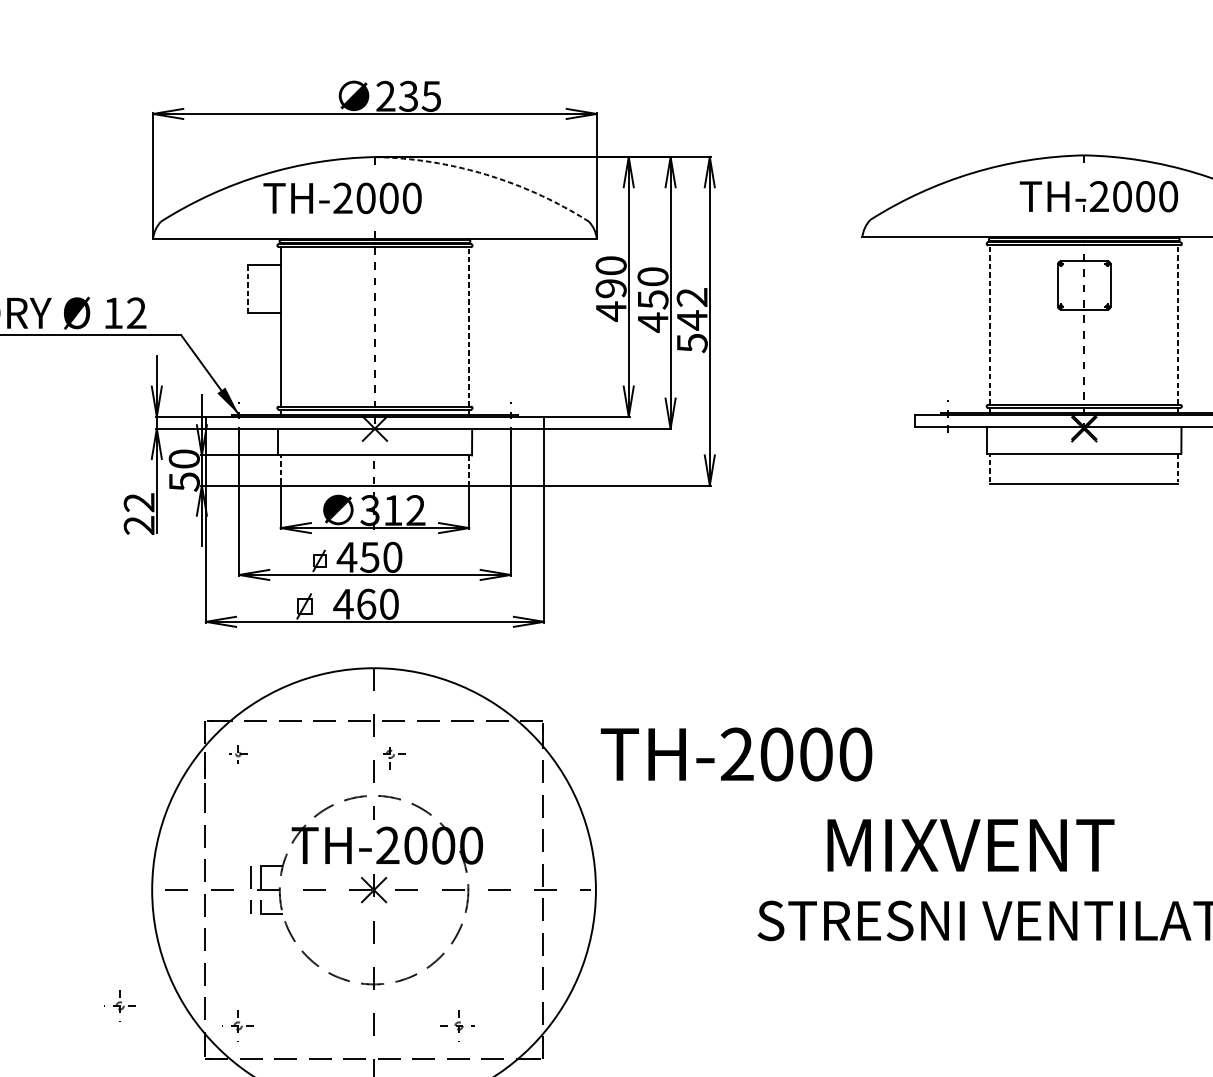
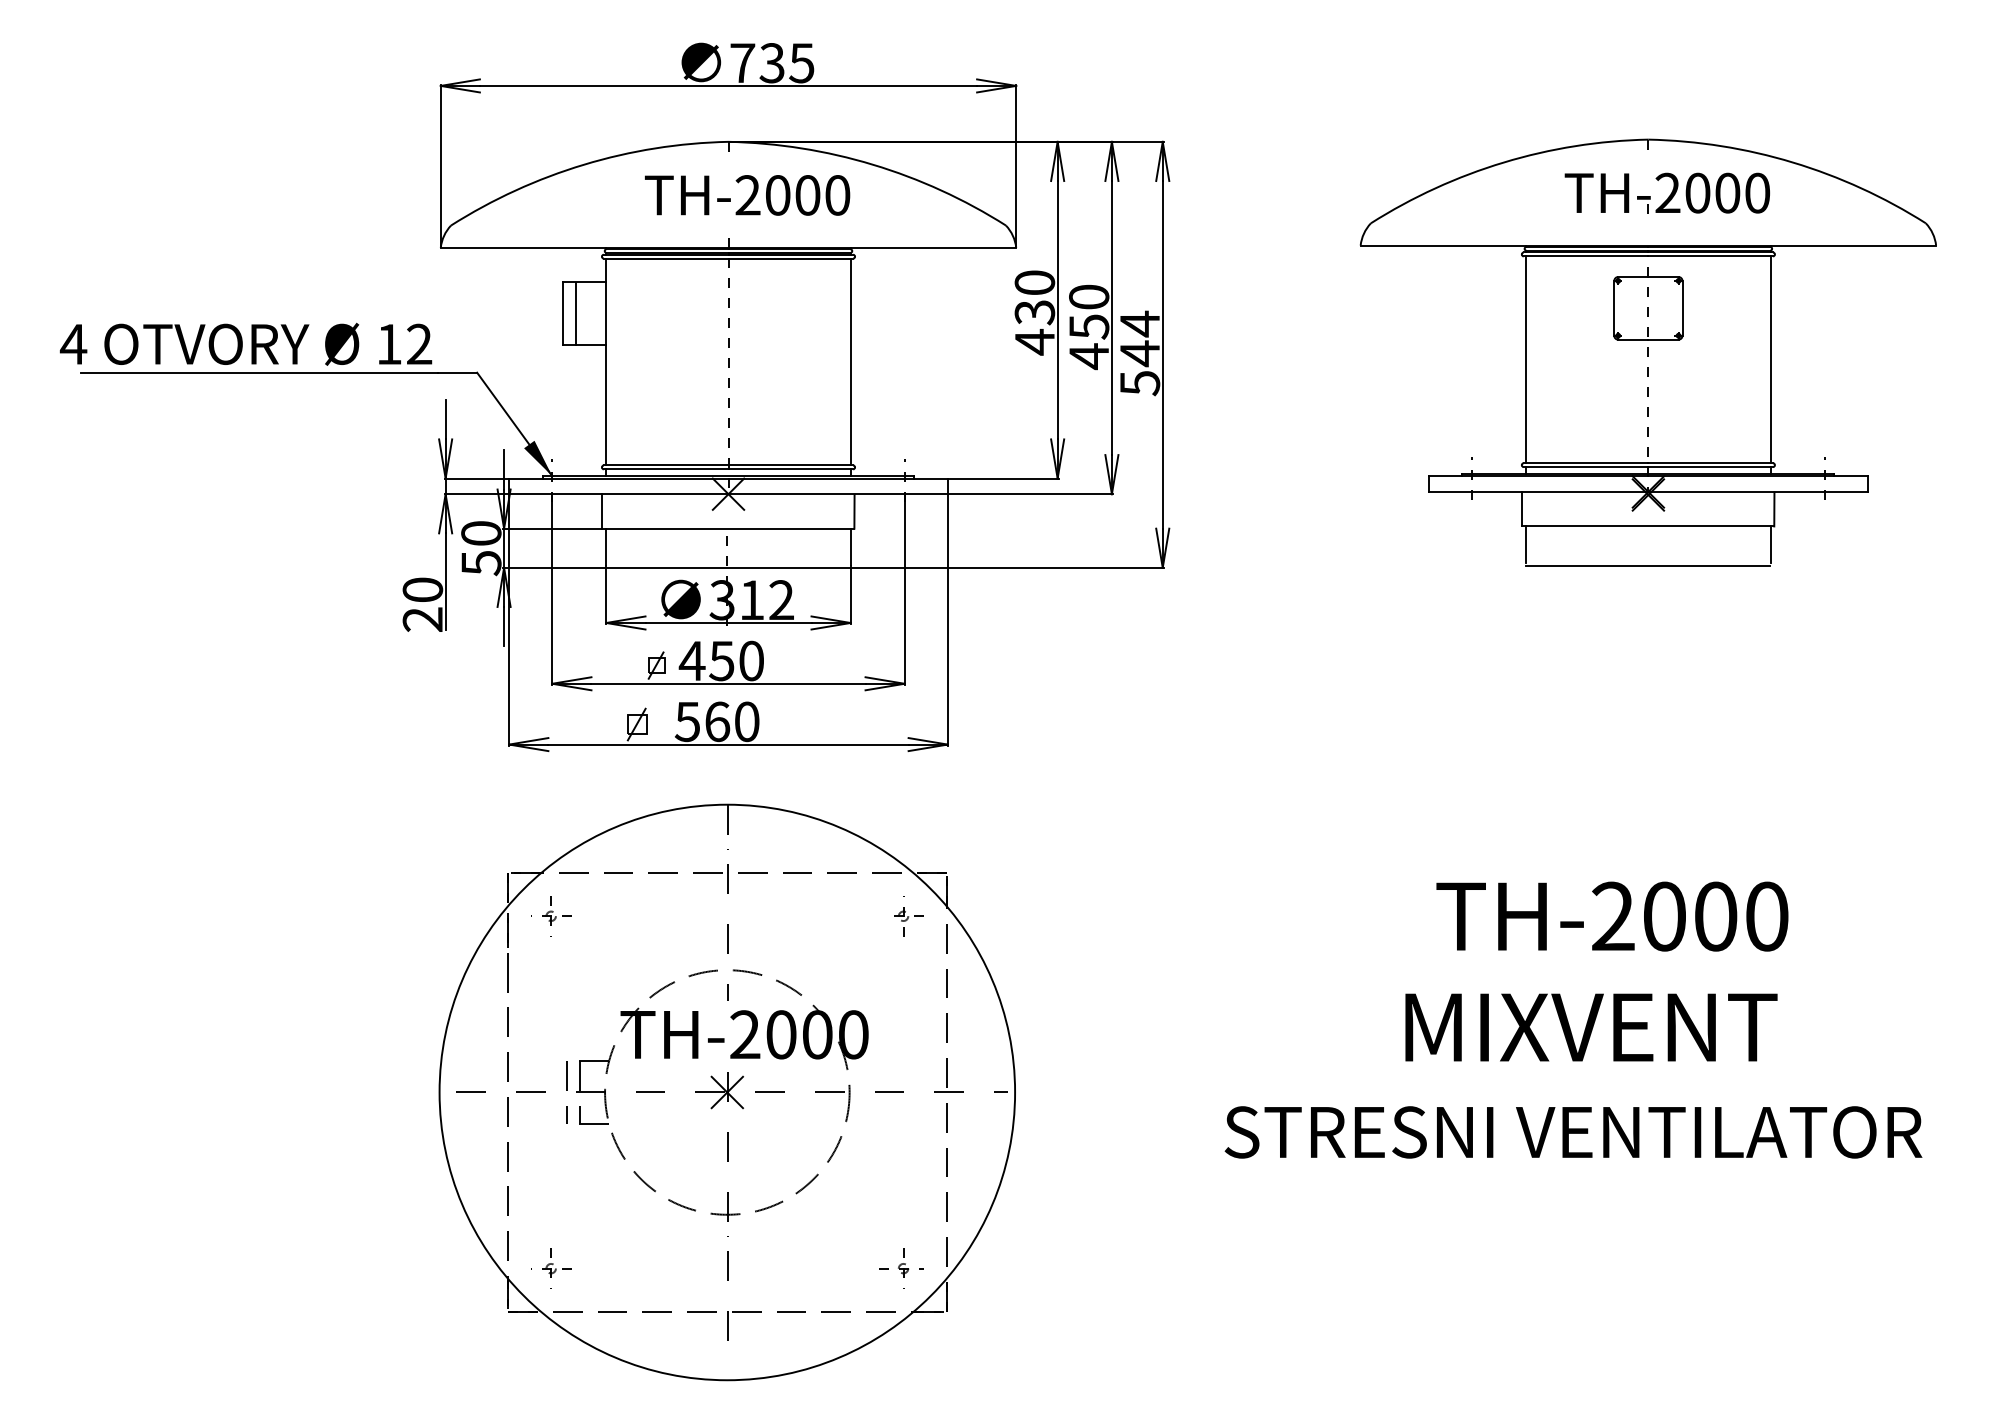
text: (385, 95) -> (742, 62), 235 -> 735
arc: (486, 174) -> (872, 164), dashed -> solid
text: (342, 198) -> (747, 195), moved
text: (610, 288) -> (1034, 312), 490 -> 430
line: (247, 289) -> (563, 313), dashed -> solid
line: (257, 289) -> (576, 313), added
text: (691, 297) -> (1139, 323), 542 -> 544
line: (990, 324) -> (1526, 359), dashed -> solid
line: (1178, 324) -> (1770, 359), dashed -> solid
line: (469, 326) -> (850, 361), dashed -> solid
line: (990, 467) -> (1526, 544), dashed -> solid
line: (1178, 468) -> (1770, 545), dashed -> solid
line: (280, 469) -> (606, 546), dashed -> solid
line: (469, 469) -> (850, 547), dashed -> solid
text: (139, 502) -> (422, 589), 22 -> 20
text: (343, 604) -> (687, 722), 460 -> 560
part: (238, 754) -> (551, 916), size x1.67
part: (394, 754) -> (908, 916), moved
text: (736, 754) -> (1612, 916), moved
text: (971, 845) -> (1591, 1027), moved
part: (120, 1005) -> (398, 1242), removed
part: (457, 1025) -> (901, 1268), moved

